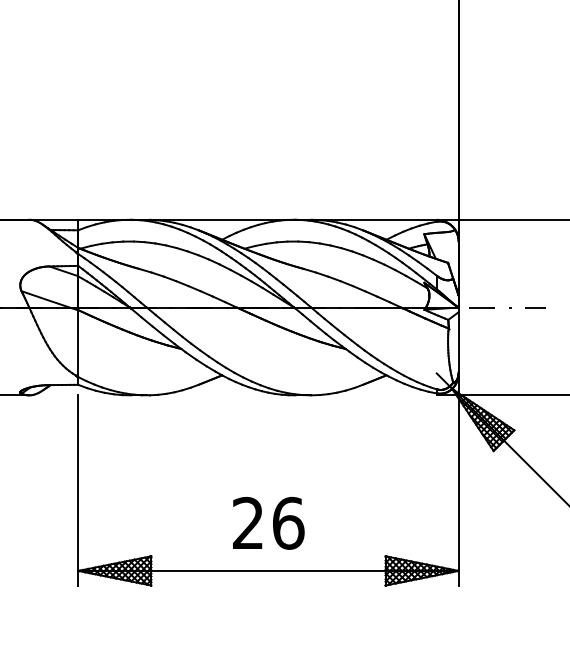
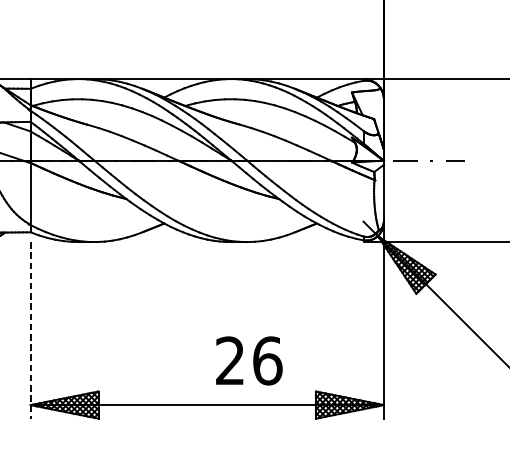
line: (78, 490) -> (30, 330), solid -> dashed
text: (268, 522) -> (249, 360), moved

